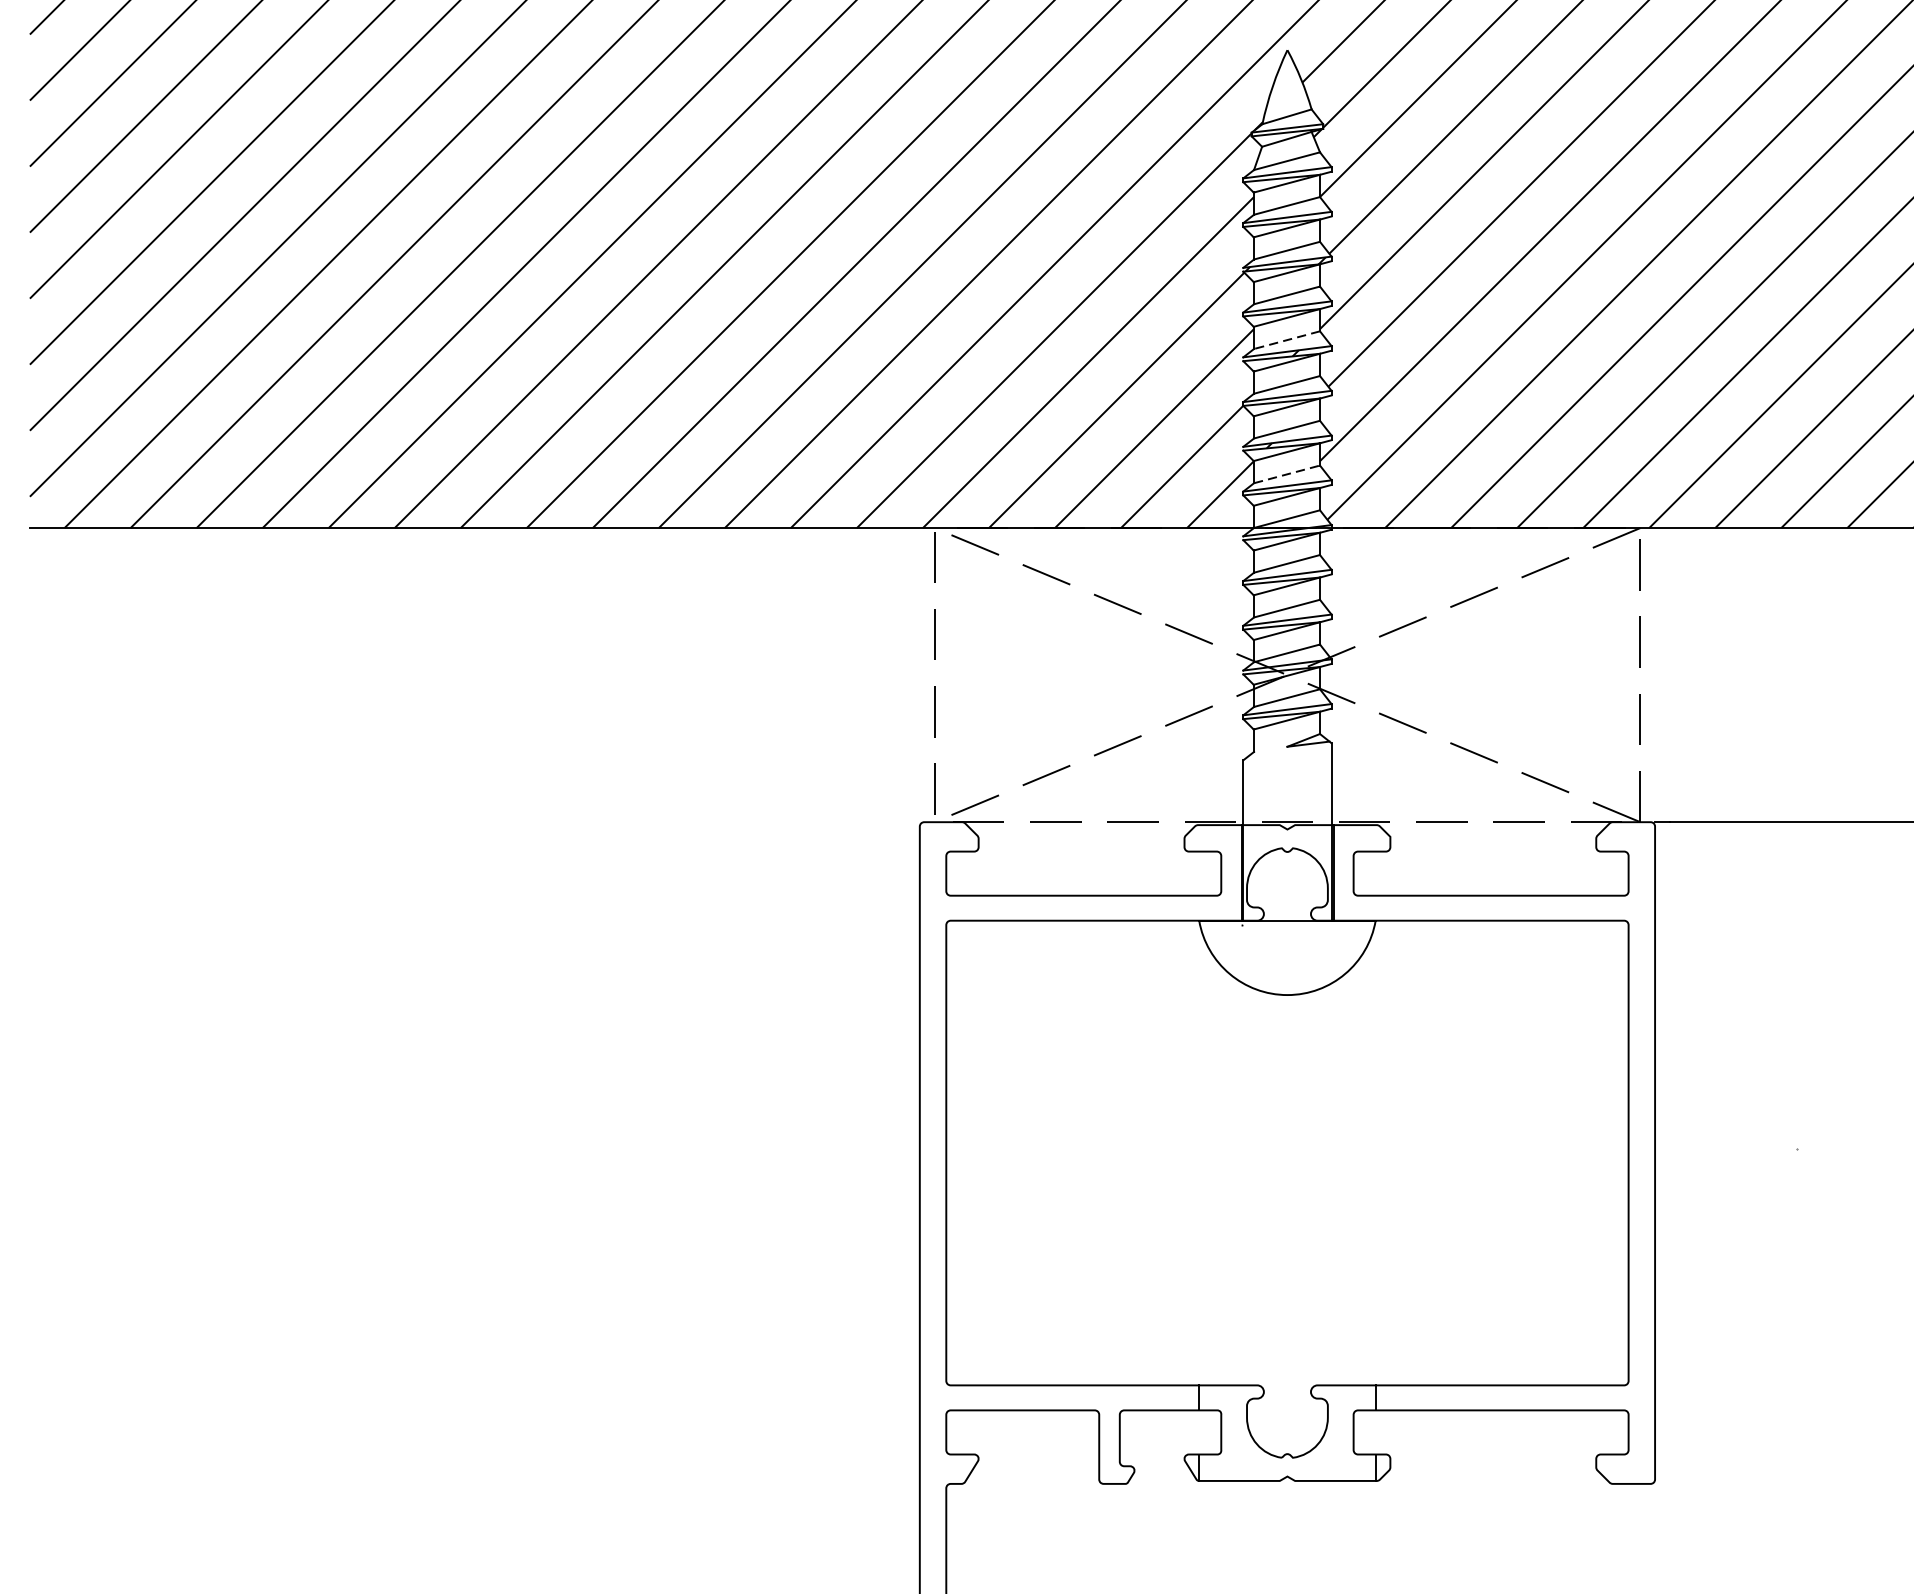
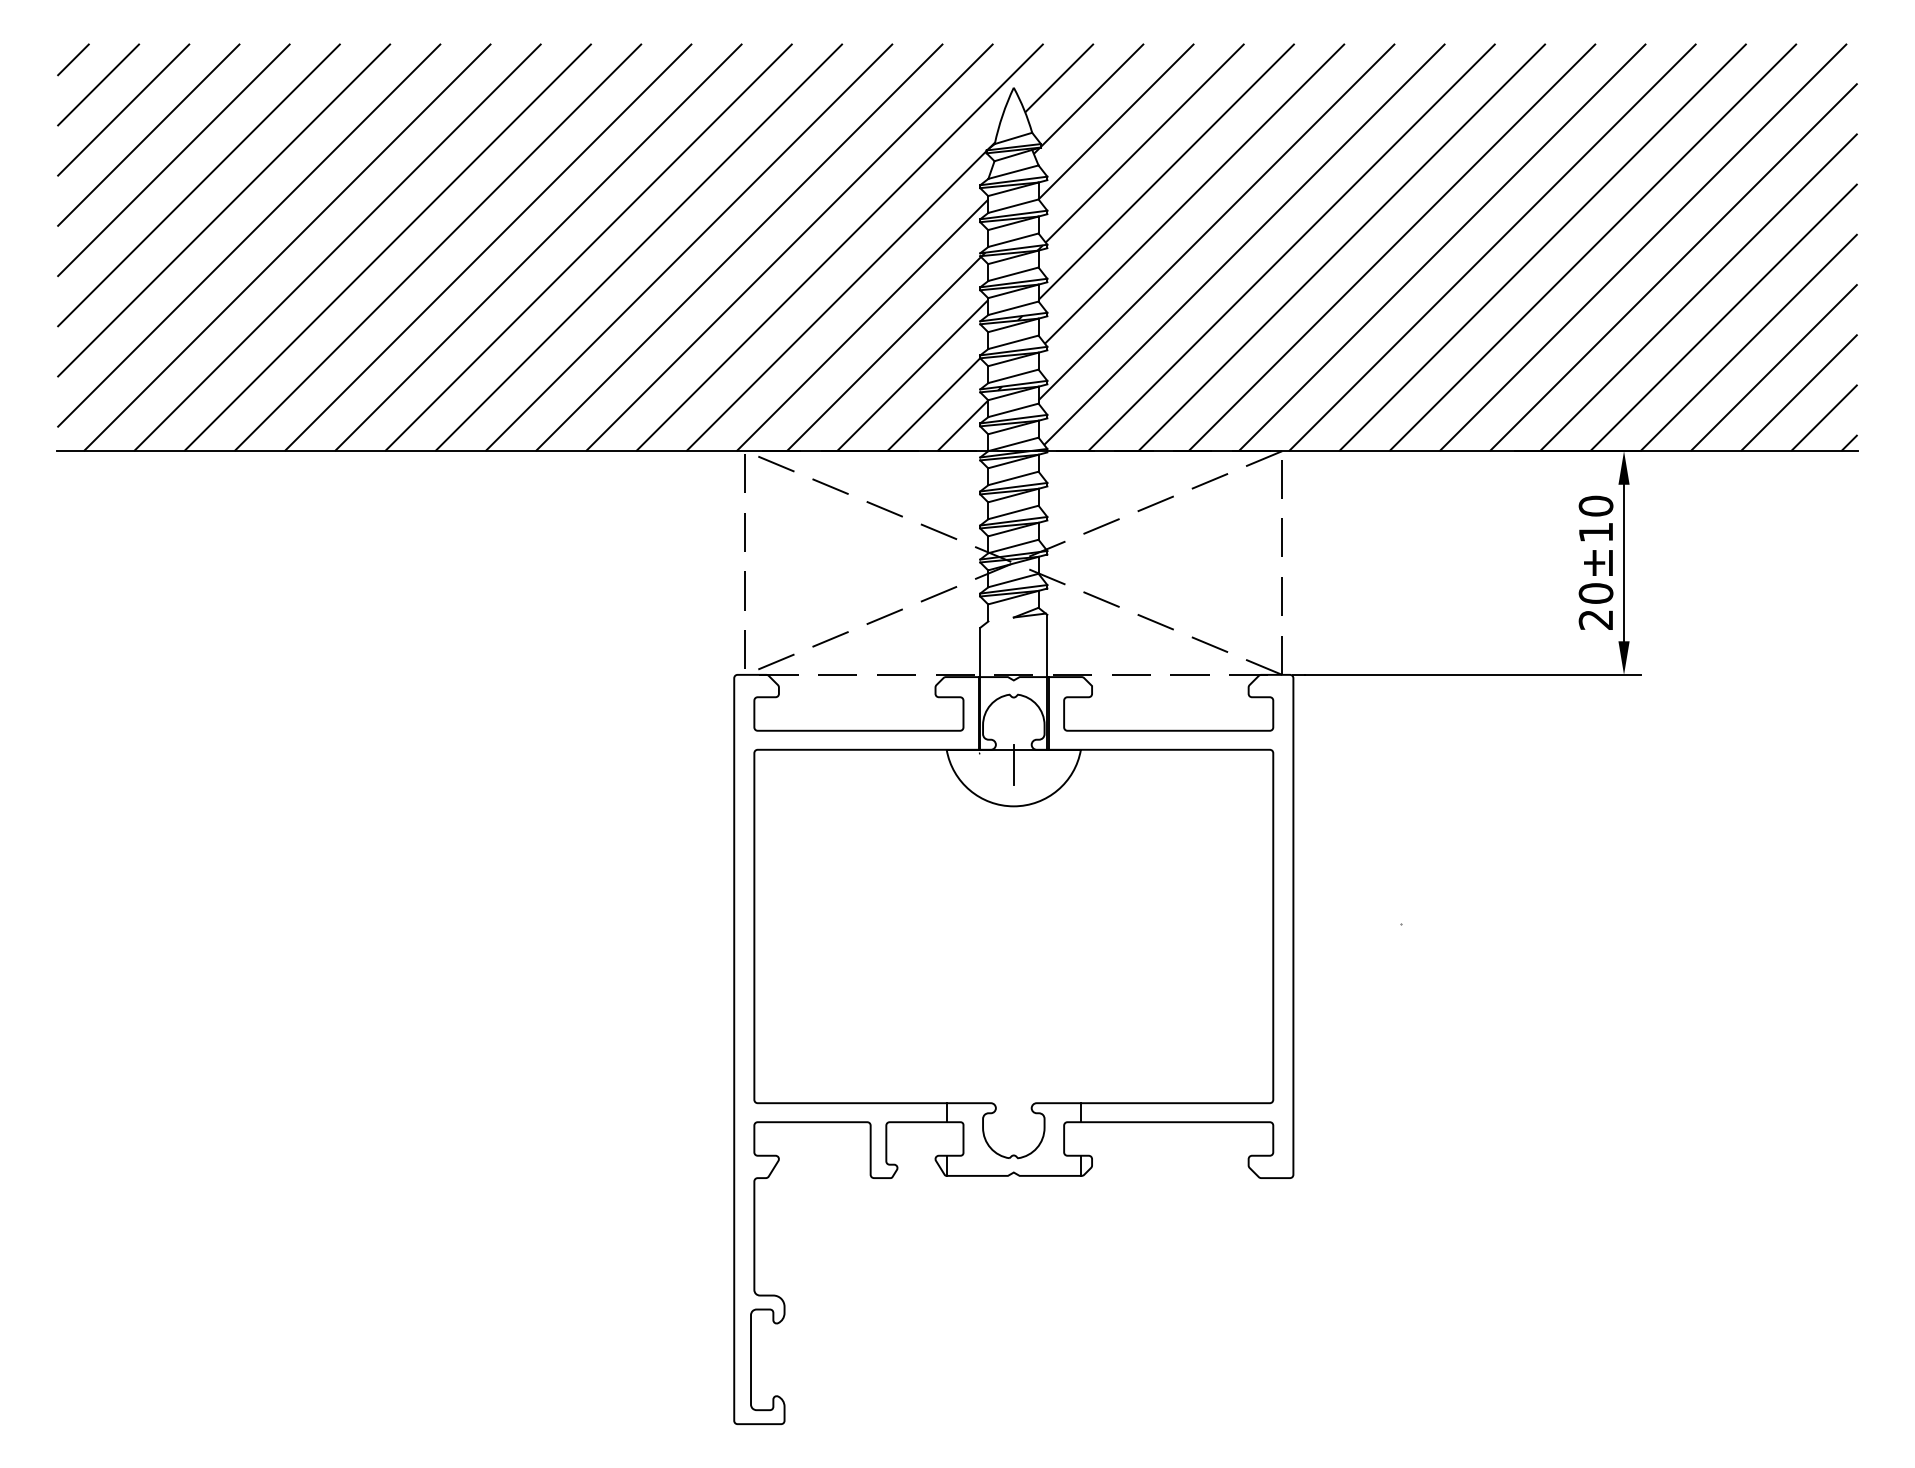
line: (1287, 340) -> (1013, 308), dashed -> solid
line: (1287, 474) -> (1013, 410), dashed -> solid
line: (1287, 940) -> (1013, 764), added

